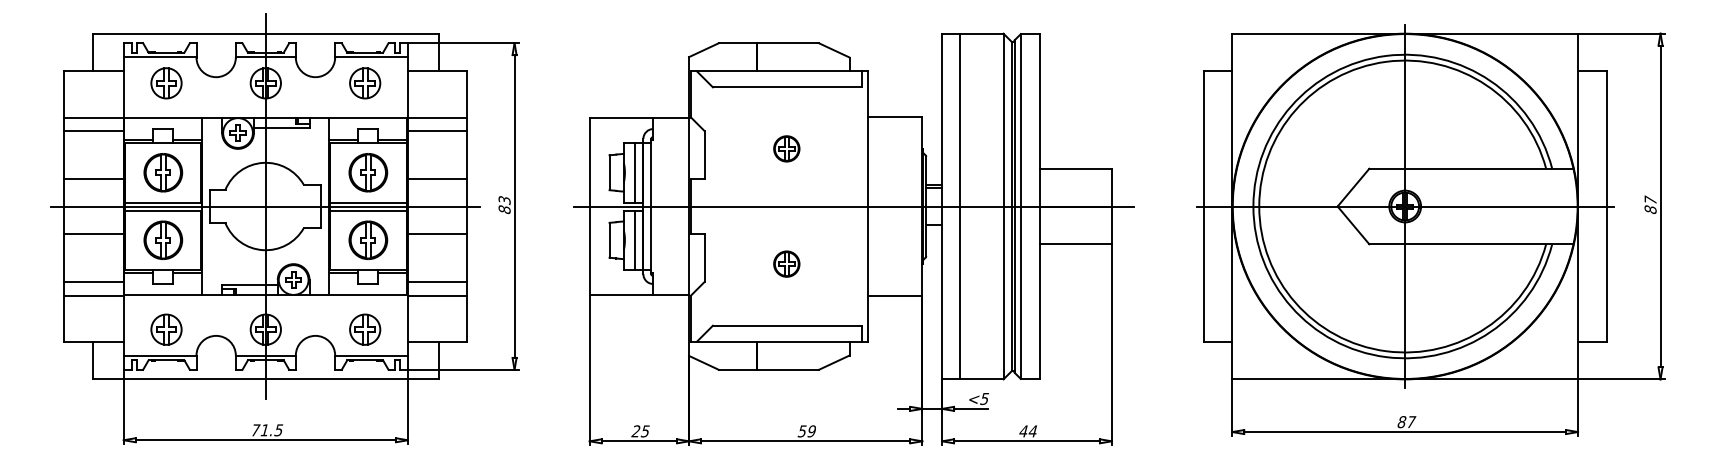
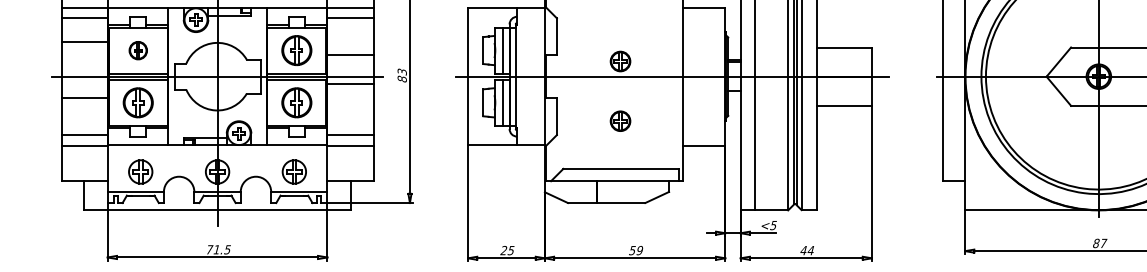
part: (786, 148) -> (620, 61), moved
part: (163, 172) -> (138, 50), size x0.6
line: (93, 178) -> (84, 41), moved
line: (437, 234) -> (350, 84), moved

